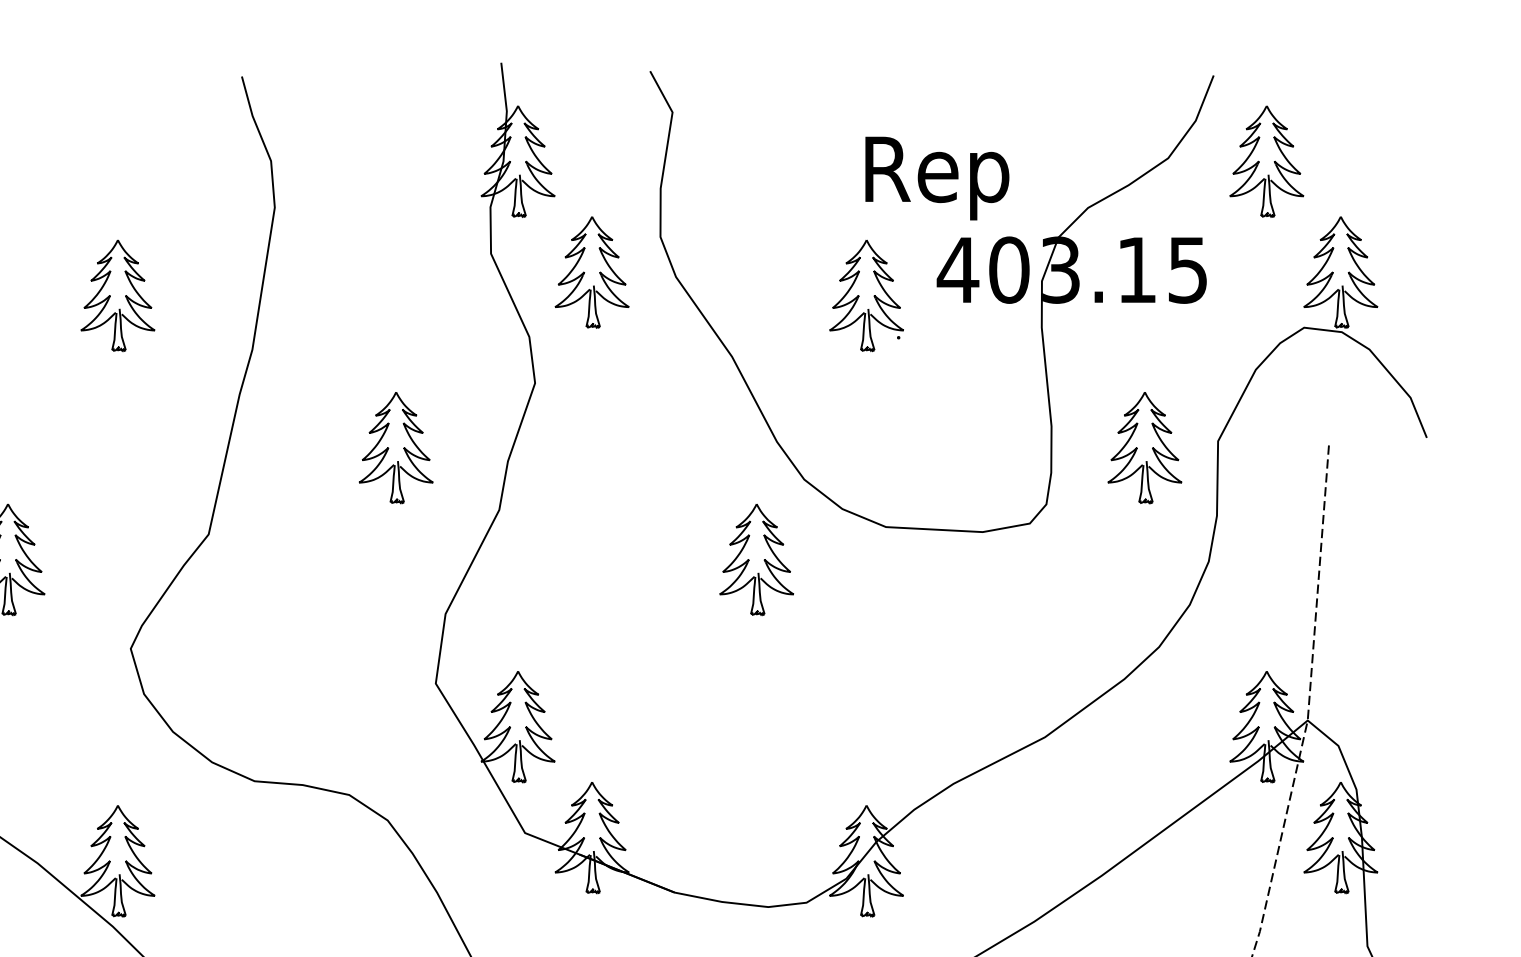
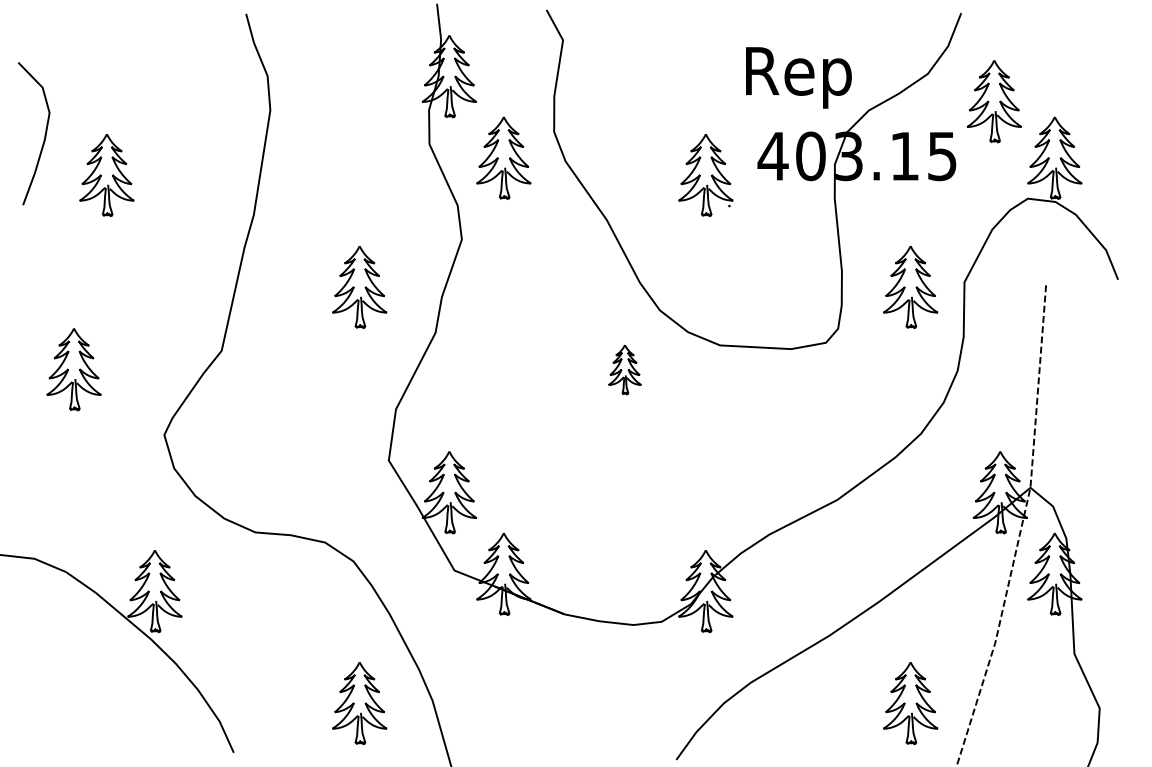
part: (1265, 161) -> (993, 101), moved
text: (936, 177) -> (798, 77), moved
part: (117, 296) -> (106, 175), moved
part: (756, 559) -> (624, 369), size x0.6

